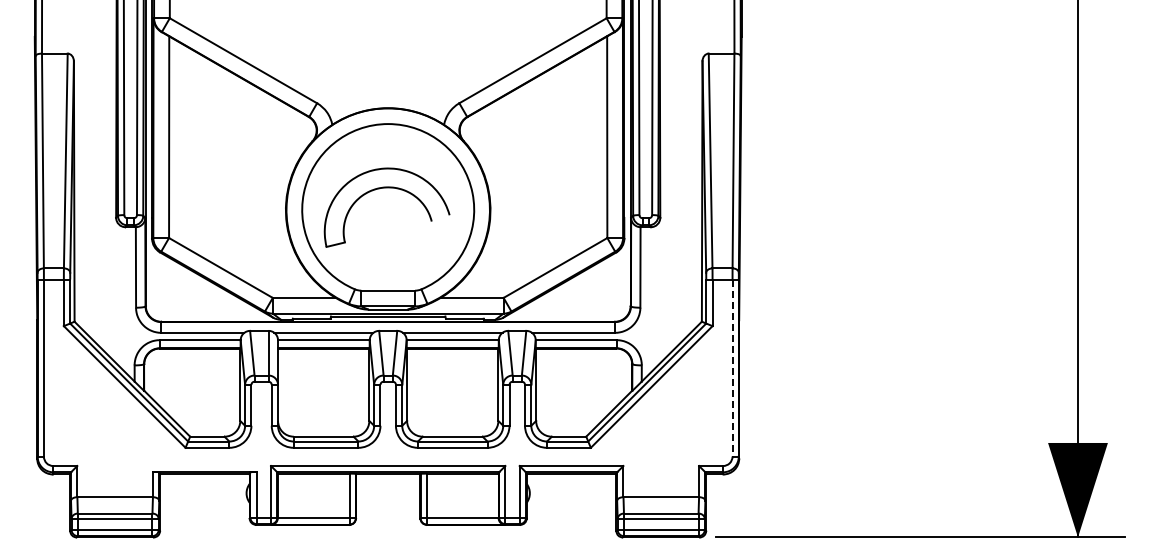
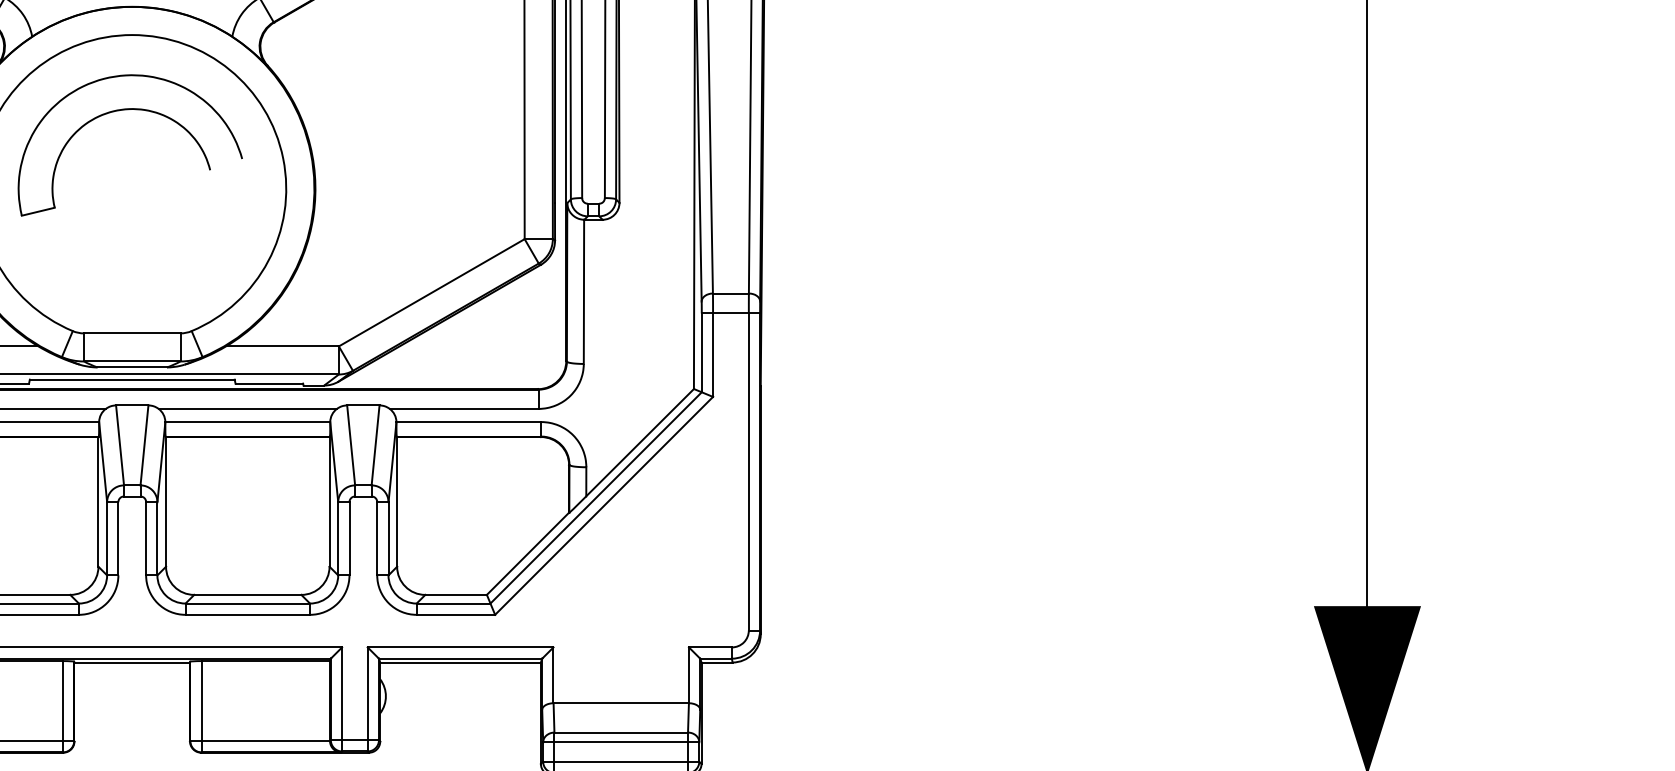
part: (386, 188) -> (129, 111), moved
line: (732, 368) -> (748, 472), dashed -> solid

